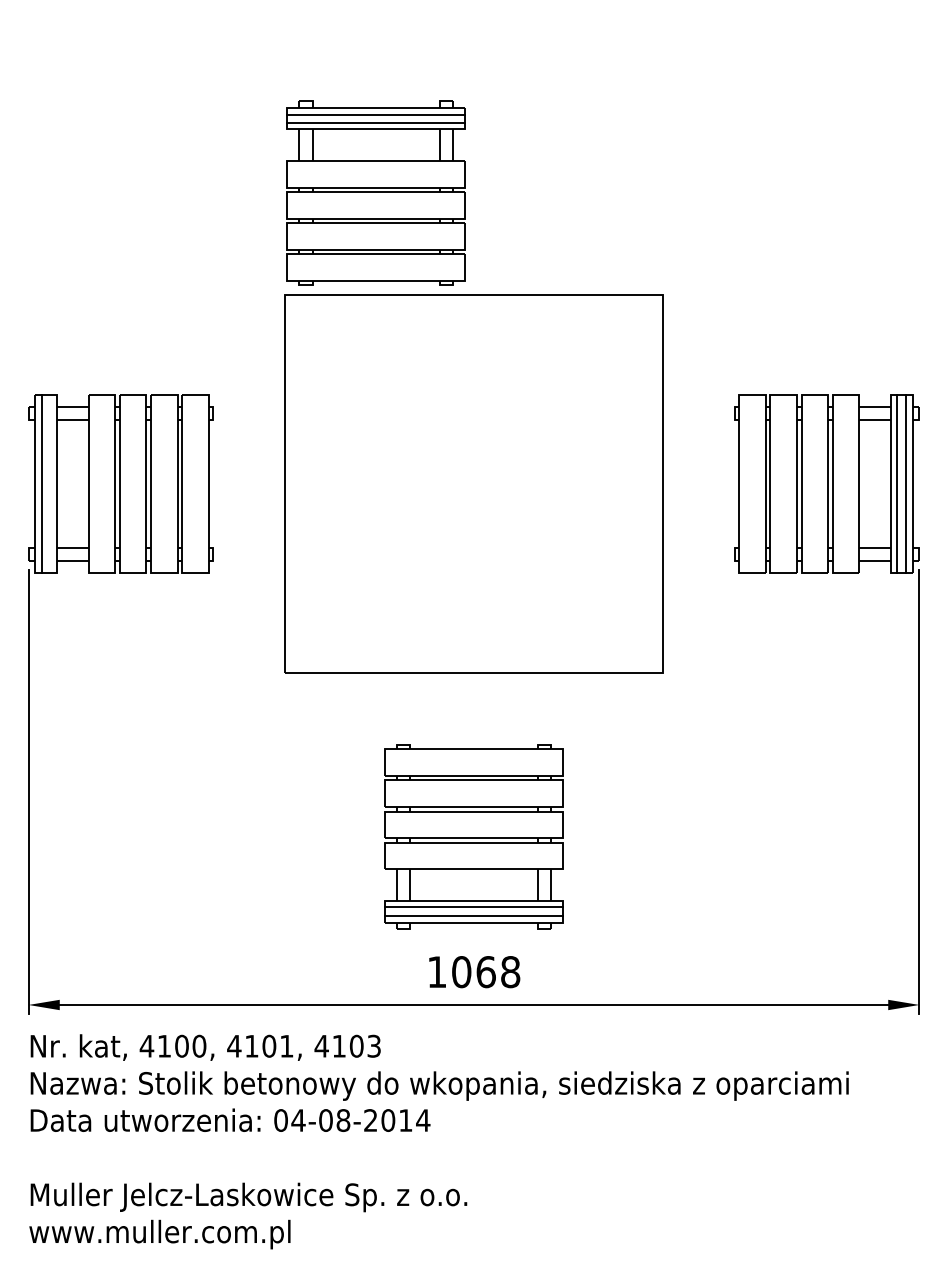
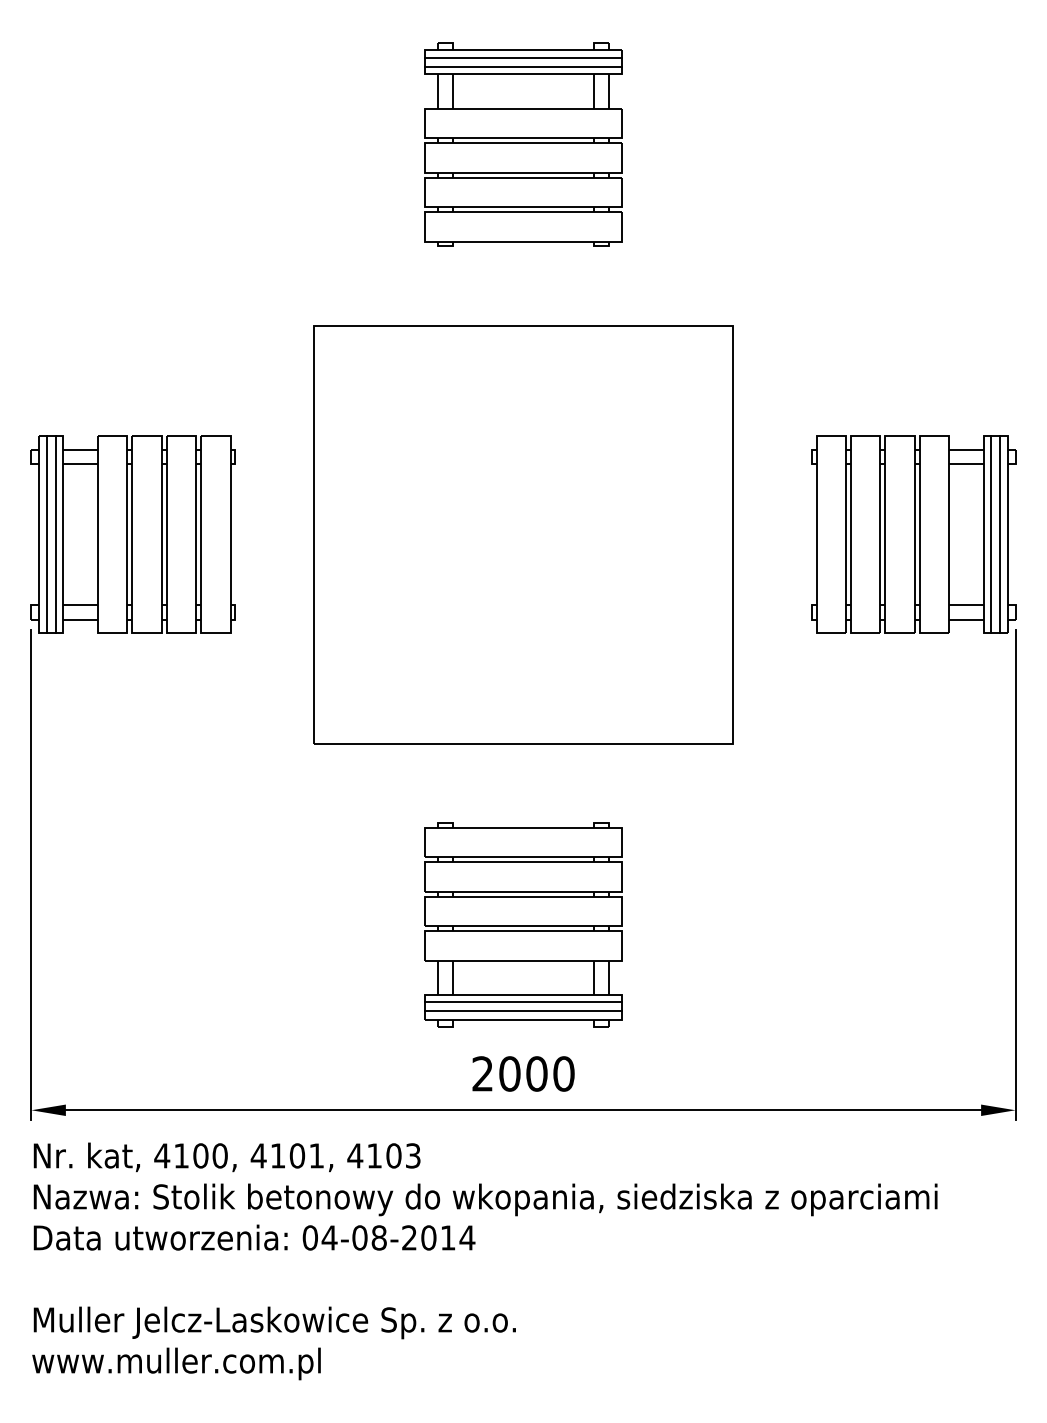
part: (376, 193) -> (523, 144), moved
line: (51, 483) -> (56, 534), added
text: (474, 971) -> (523, 1073), 1068 -> 2000

